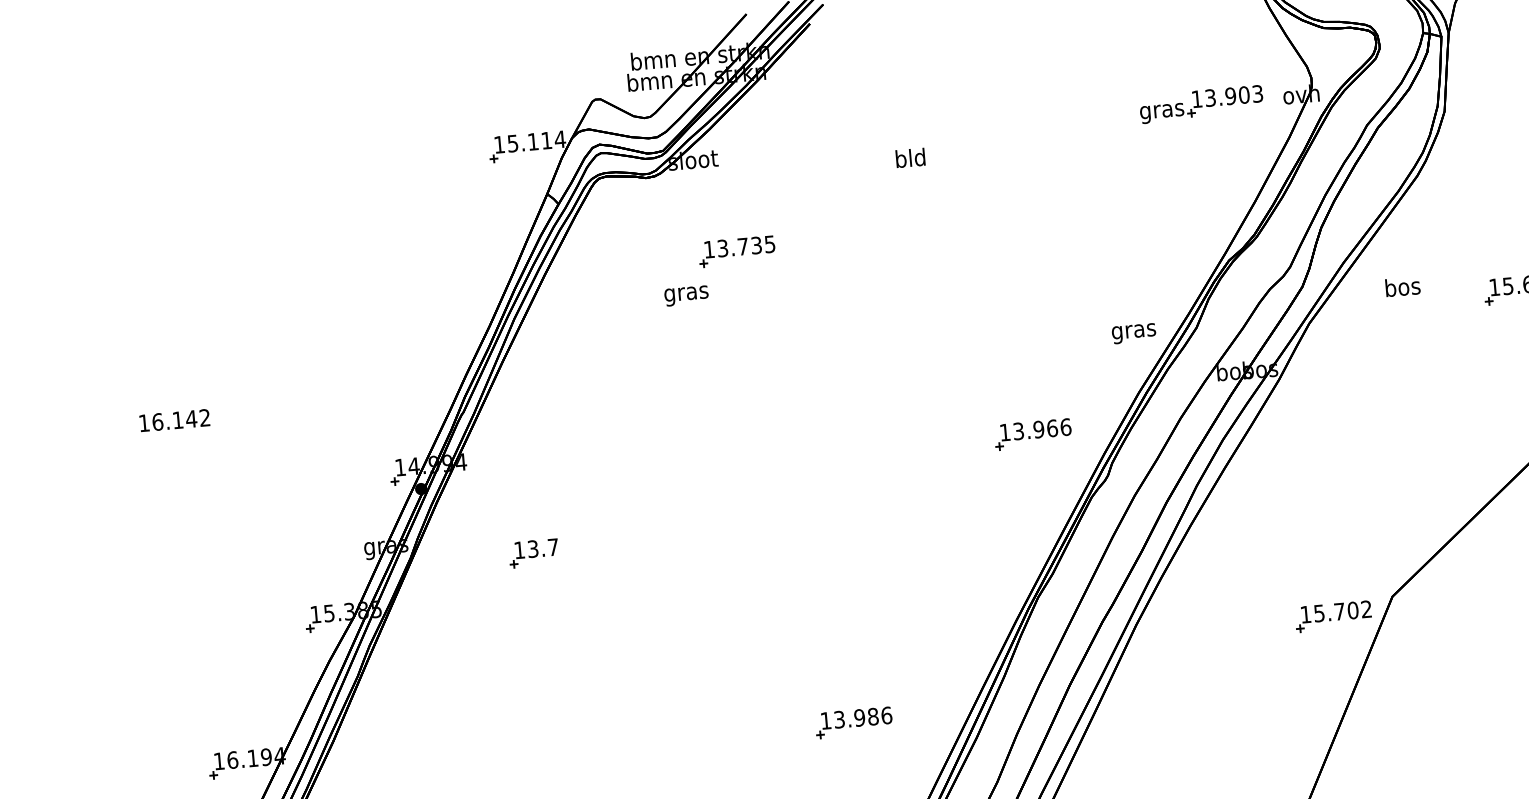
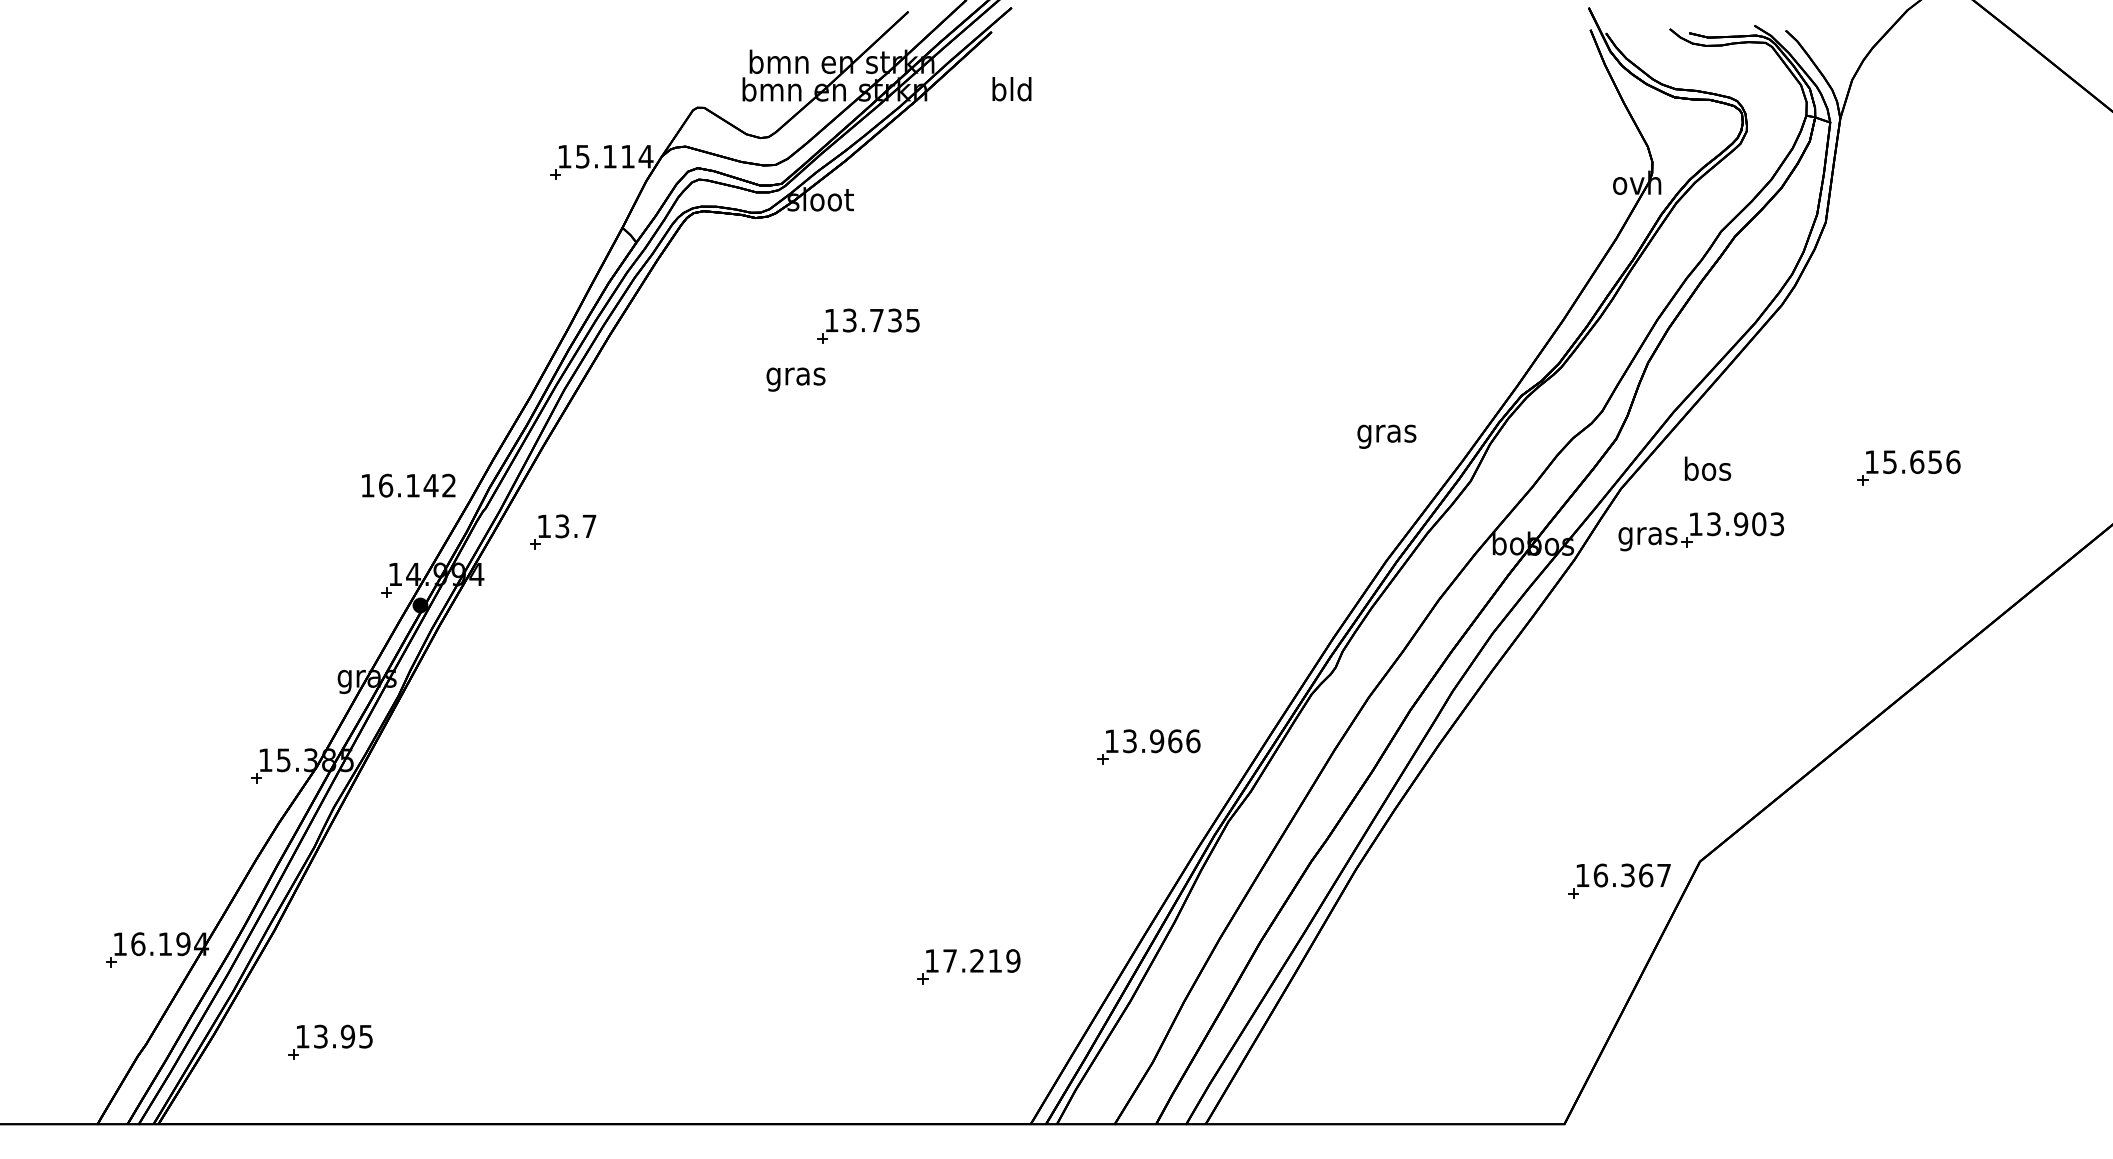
part: (1200, 104) -> (1700, 531), moved
text: (910, 158) -> (1011, 89), moved
text: (1403, 286) -> (1708, 468), moved
text: (1133, 333) -> (1386, 436), moved
text: (174, 420) -> (408, 485), moved
part: (1032, 434) -> (1148, 746), moved
part: (534, 552) -> (563, 531), moved
text: (1342, 611) -> (1631, 875), 15.702 -> 16.367
text: (862, 717) -> (981, 960), 13.986 -> 17.219

